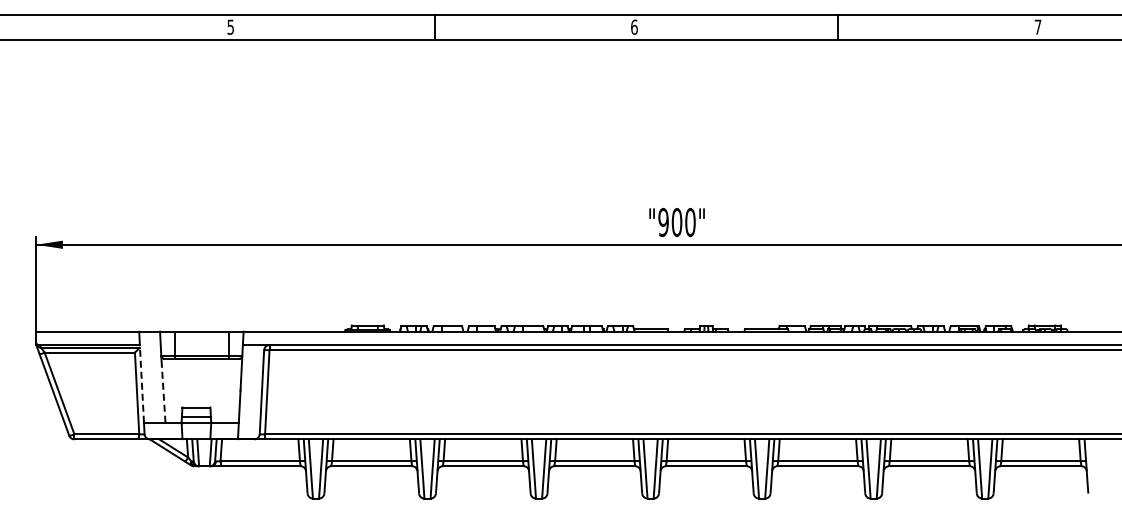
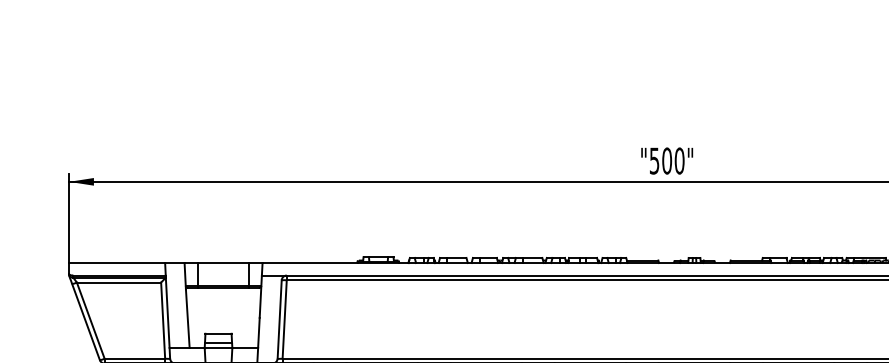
text: (663, 222) -> (654, 161), "900" -> "500"
line: (141, 384) -> (167, 312), dashed -> solid
line: (163, 390) -> (187, 317), dashed -> solid

